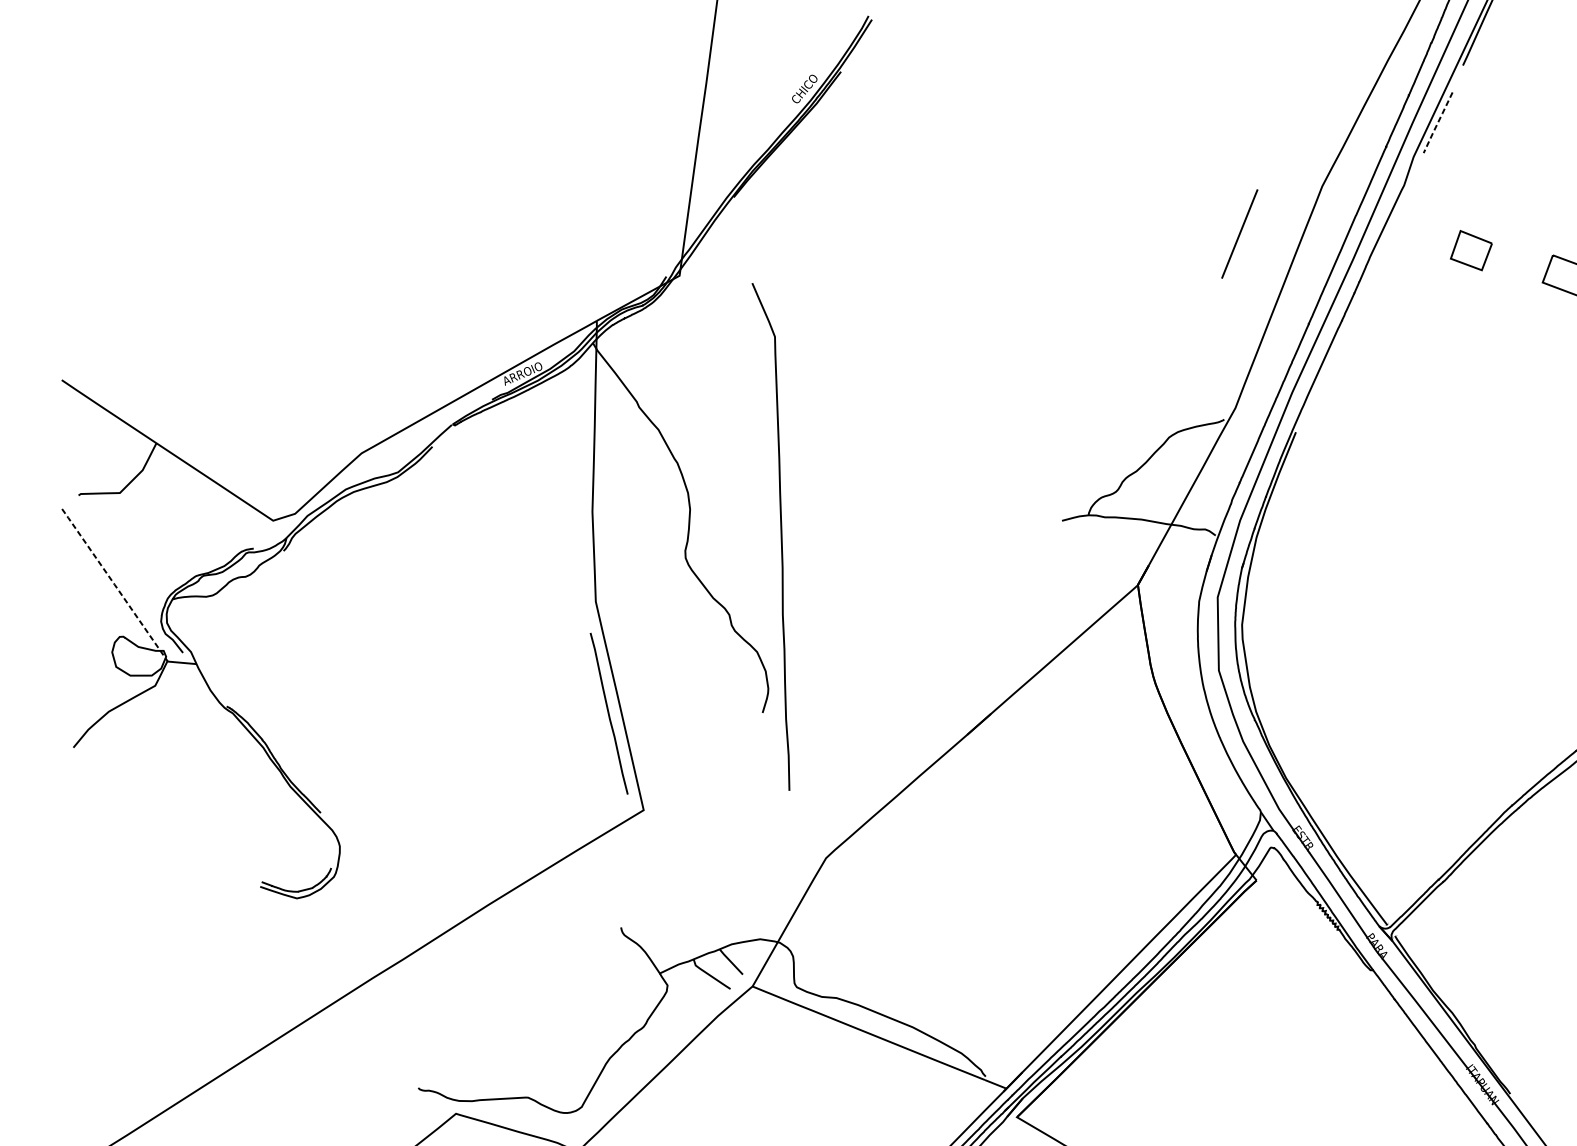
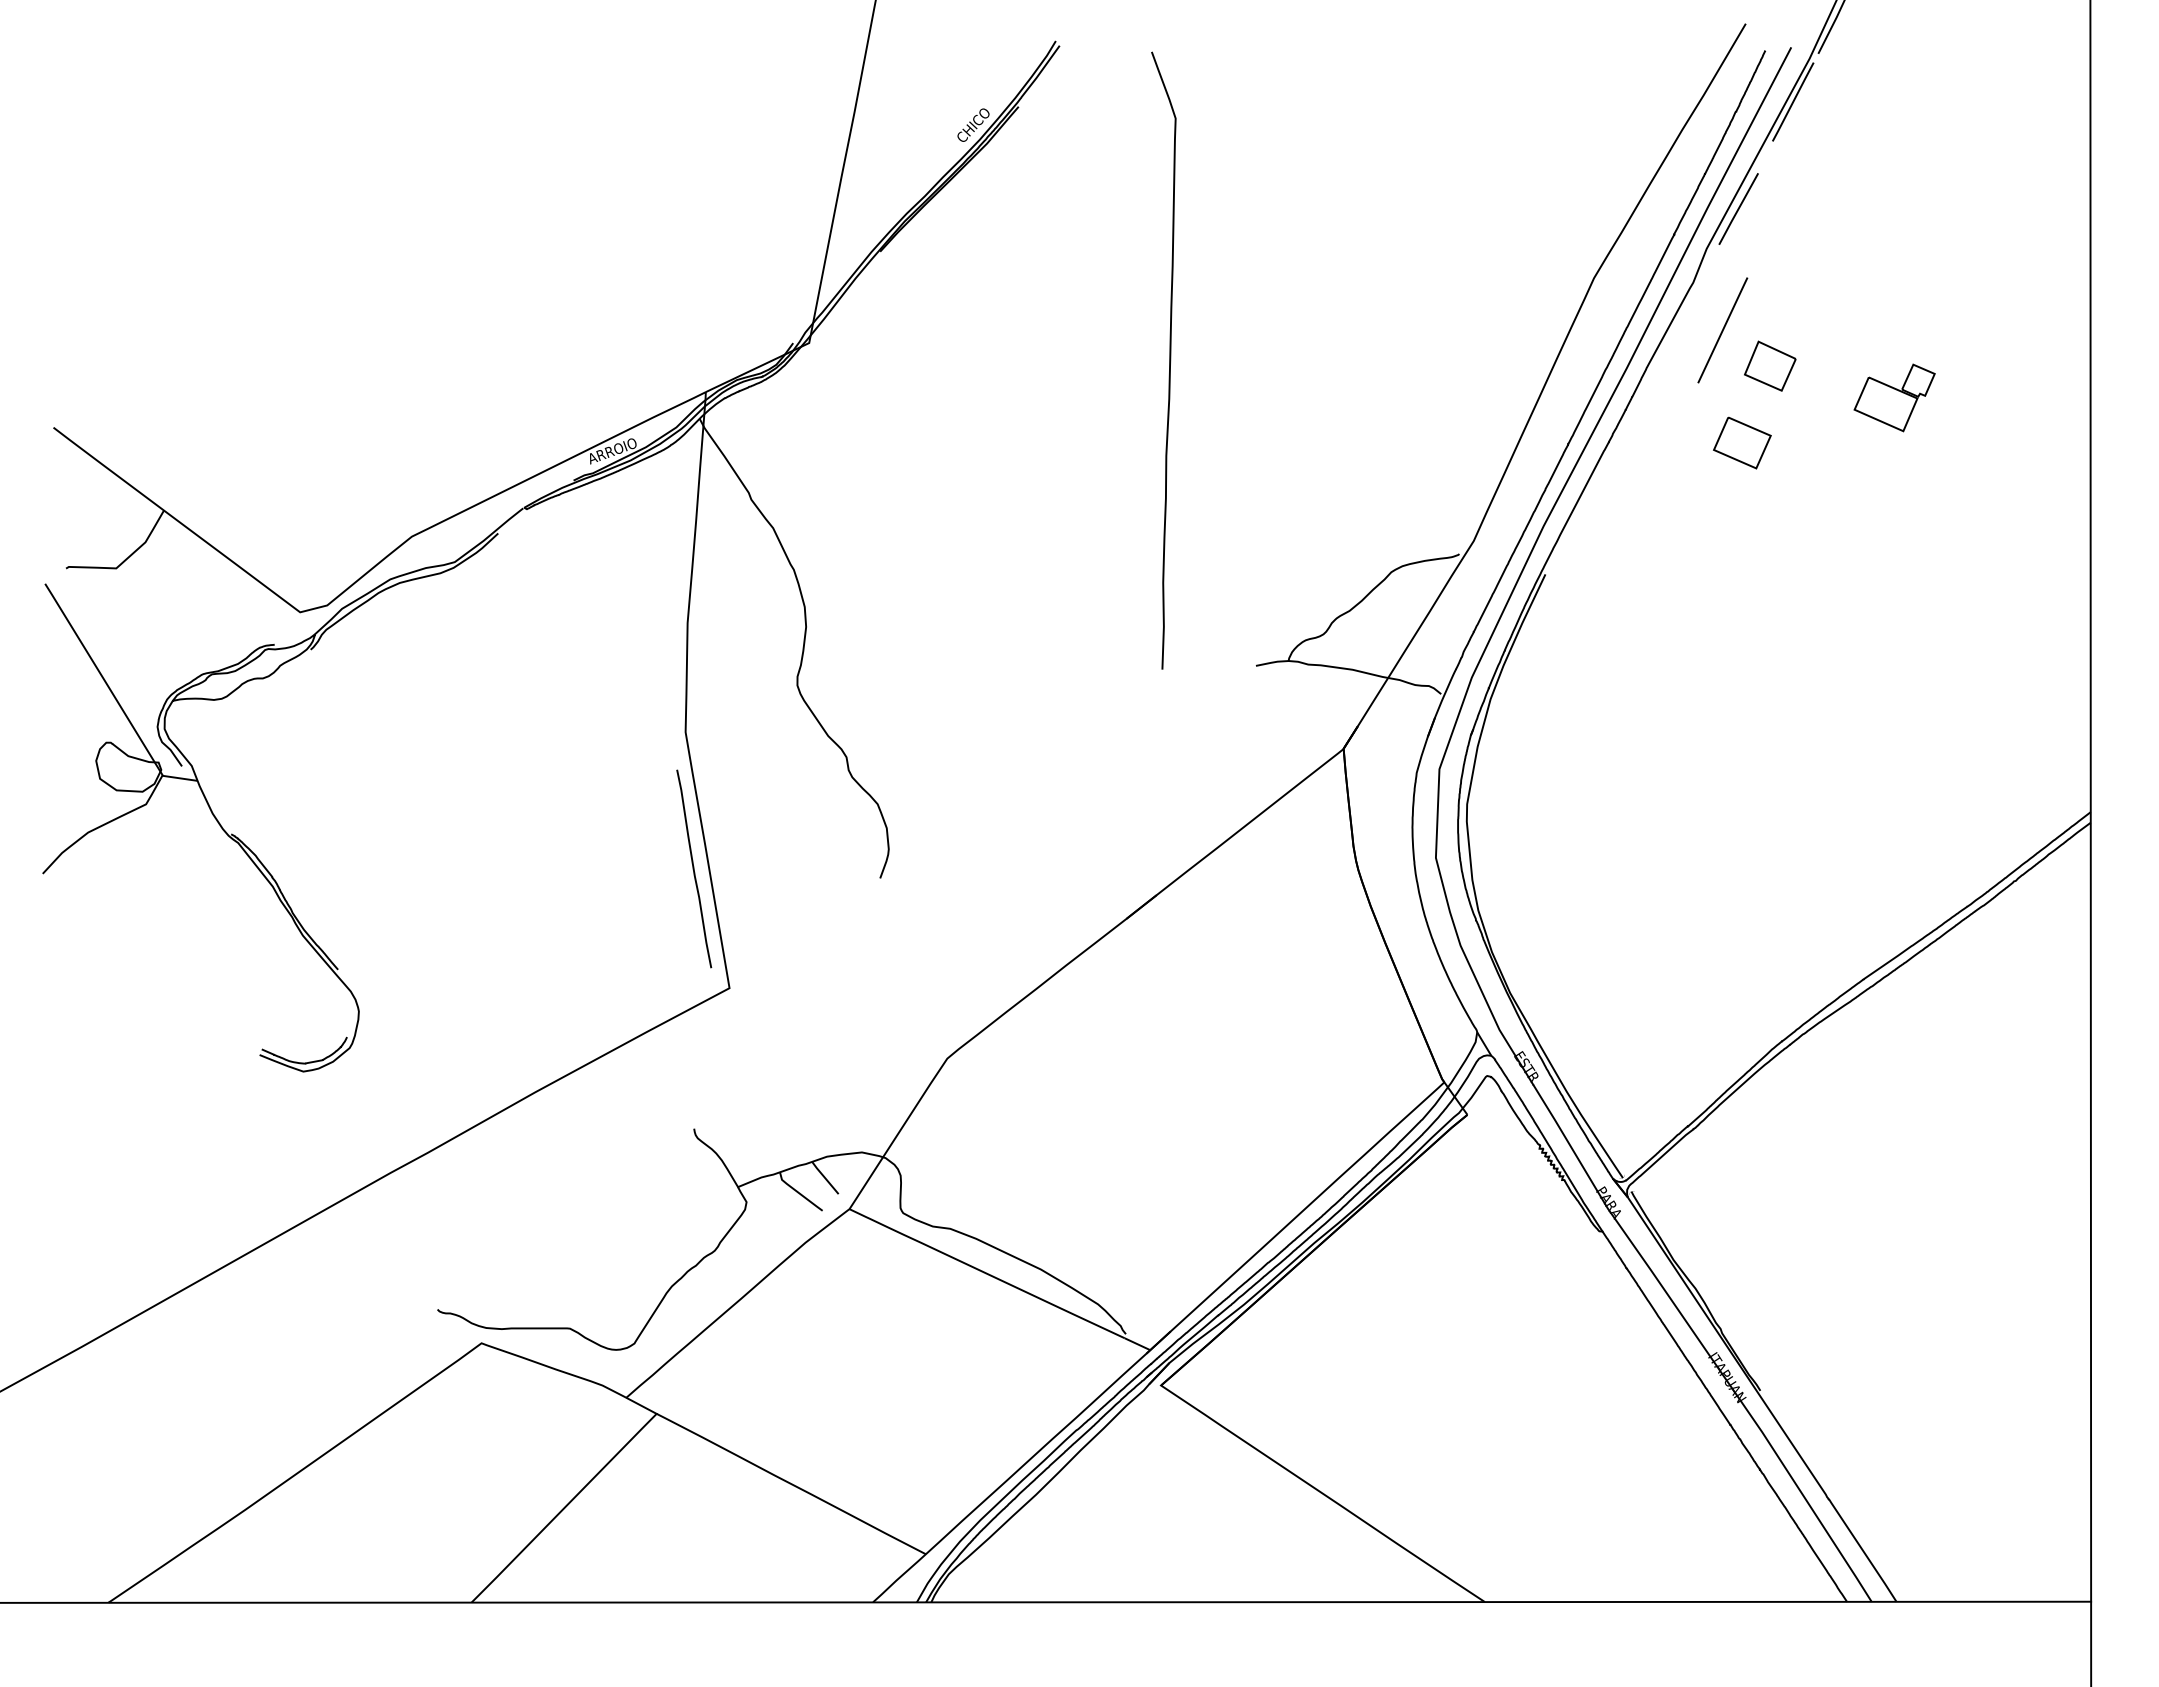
line: (1437, 123) -> (1738, 209), dashed -> solid
line: (1239, 234) -> (1722, 330), moved
part: (1452, 314) -> (1742, 442), added
curve: (781, 536) -> (1169, 360), moved
line: (114, 585) -> (103, 679), dashed -> solid

